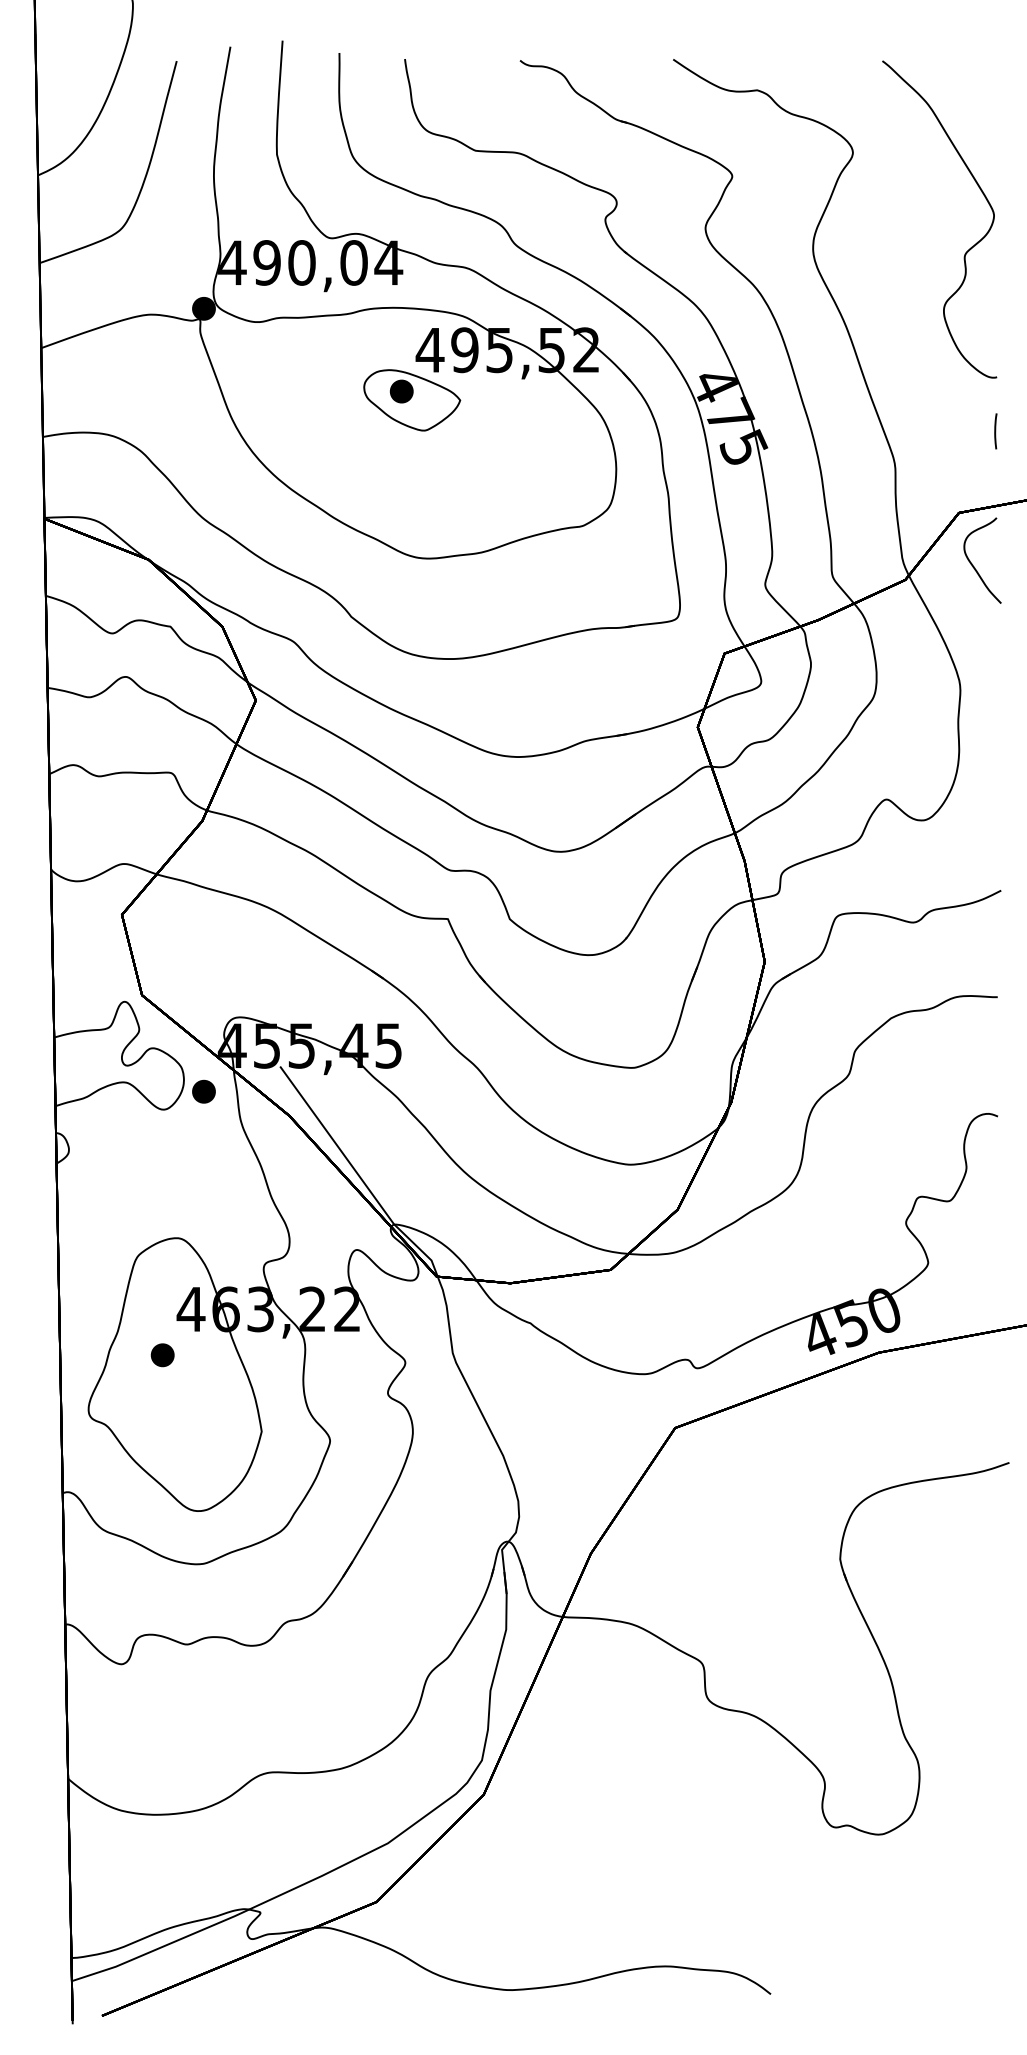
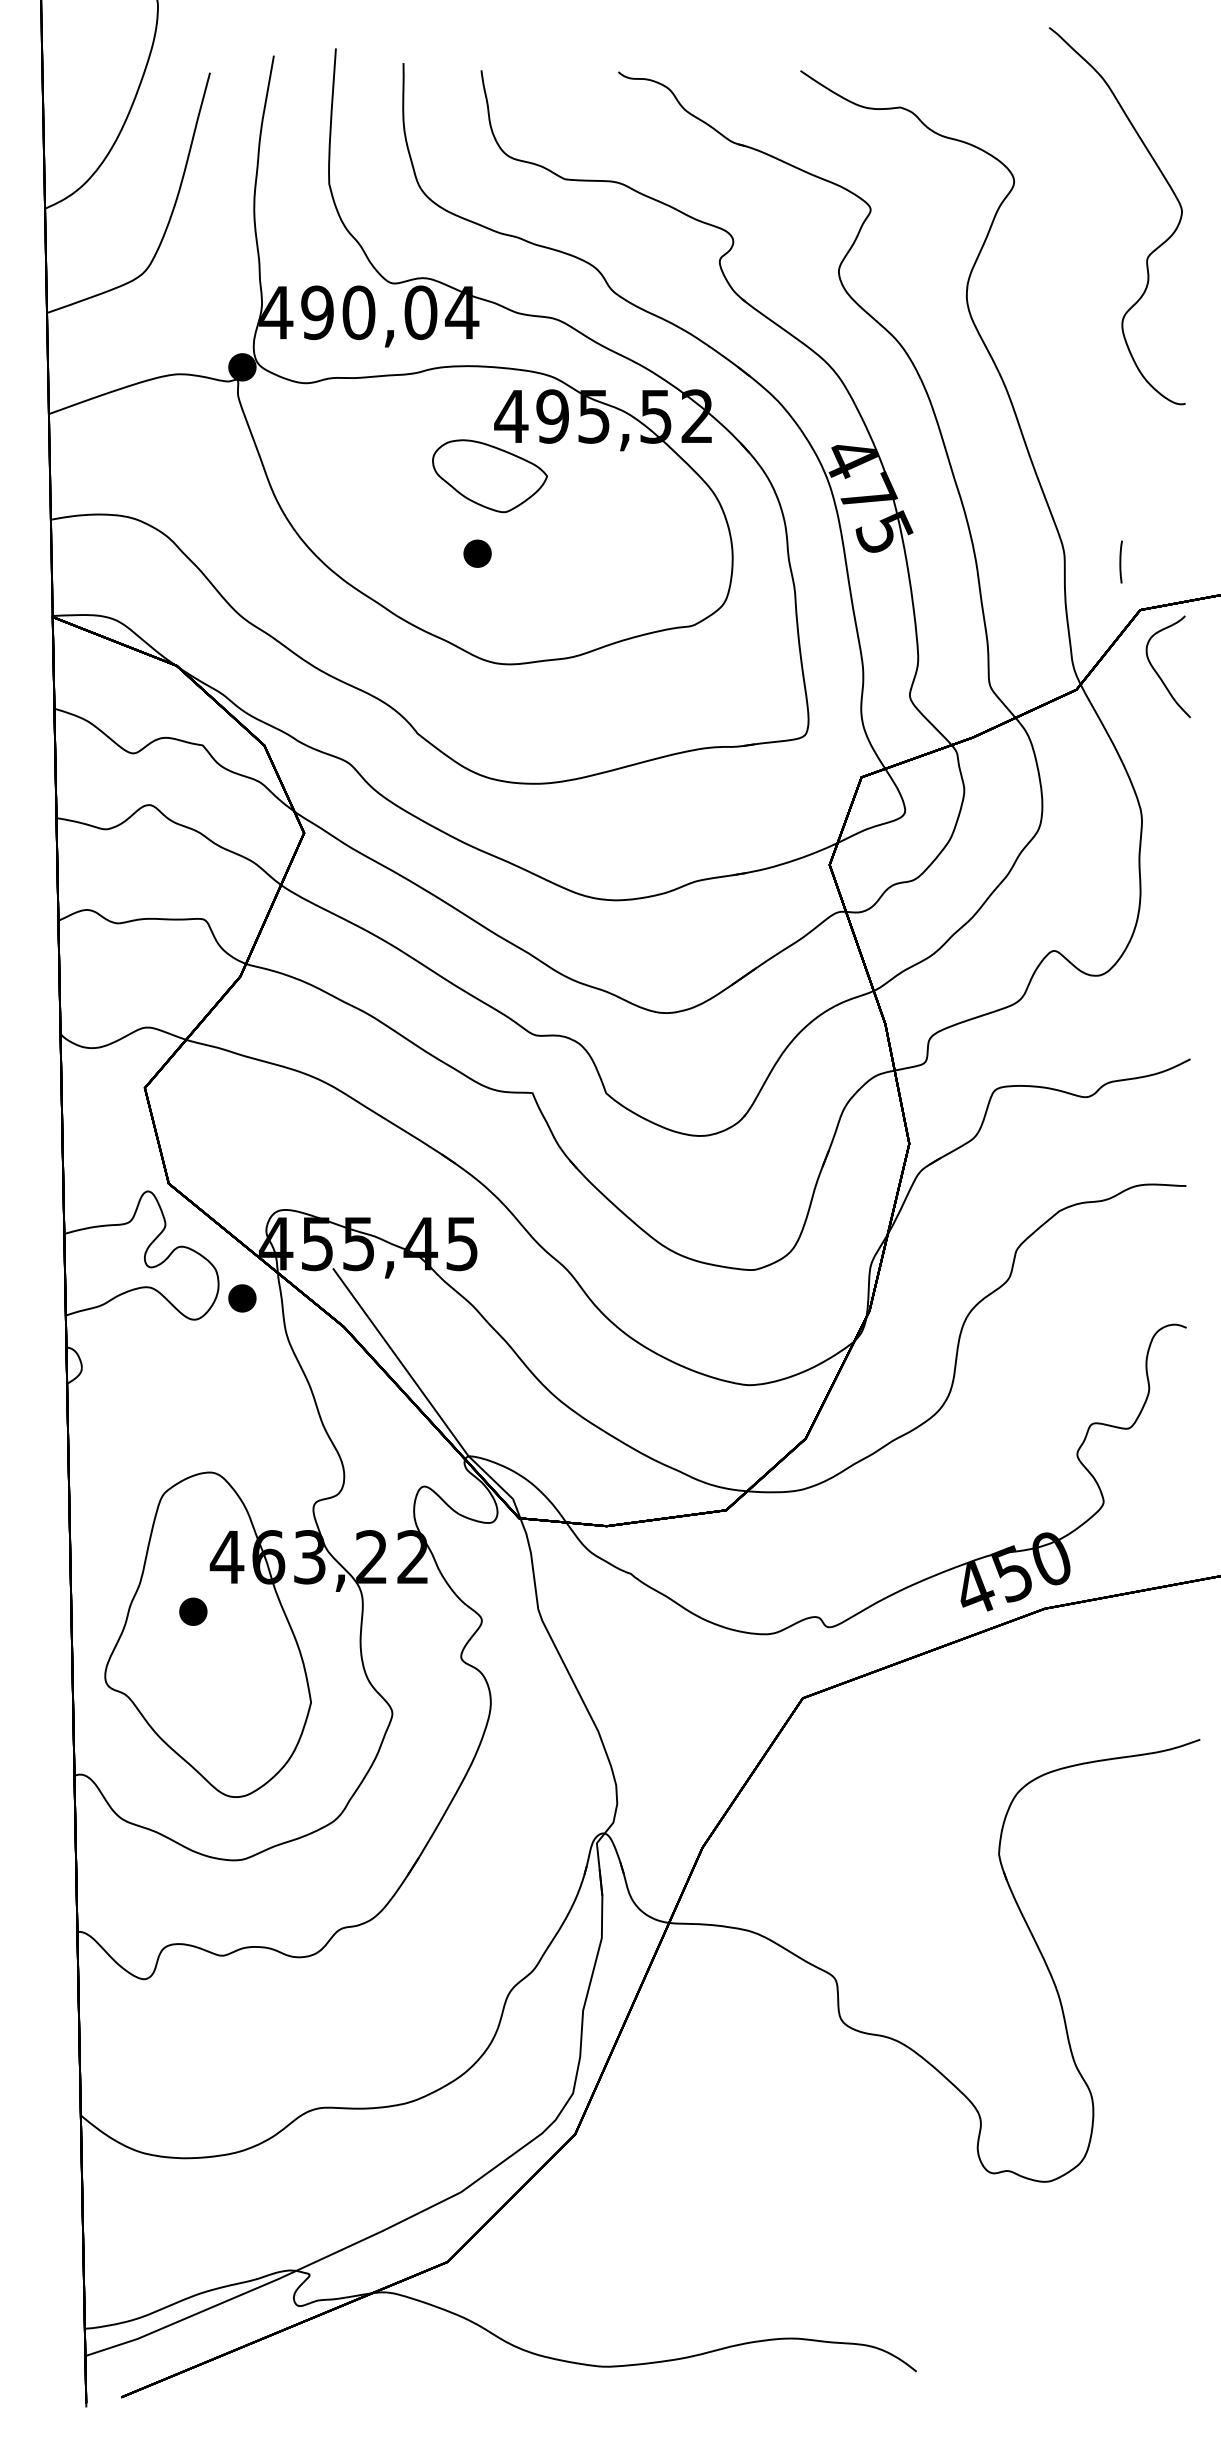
curve: (967, 250) -> (1150, 252), moved
part: (401, 391) -> (477, 553), moved
line: (995, 430) -> (1120, 561), moved

